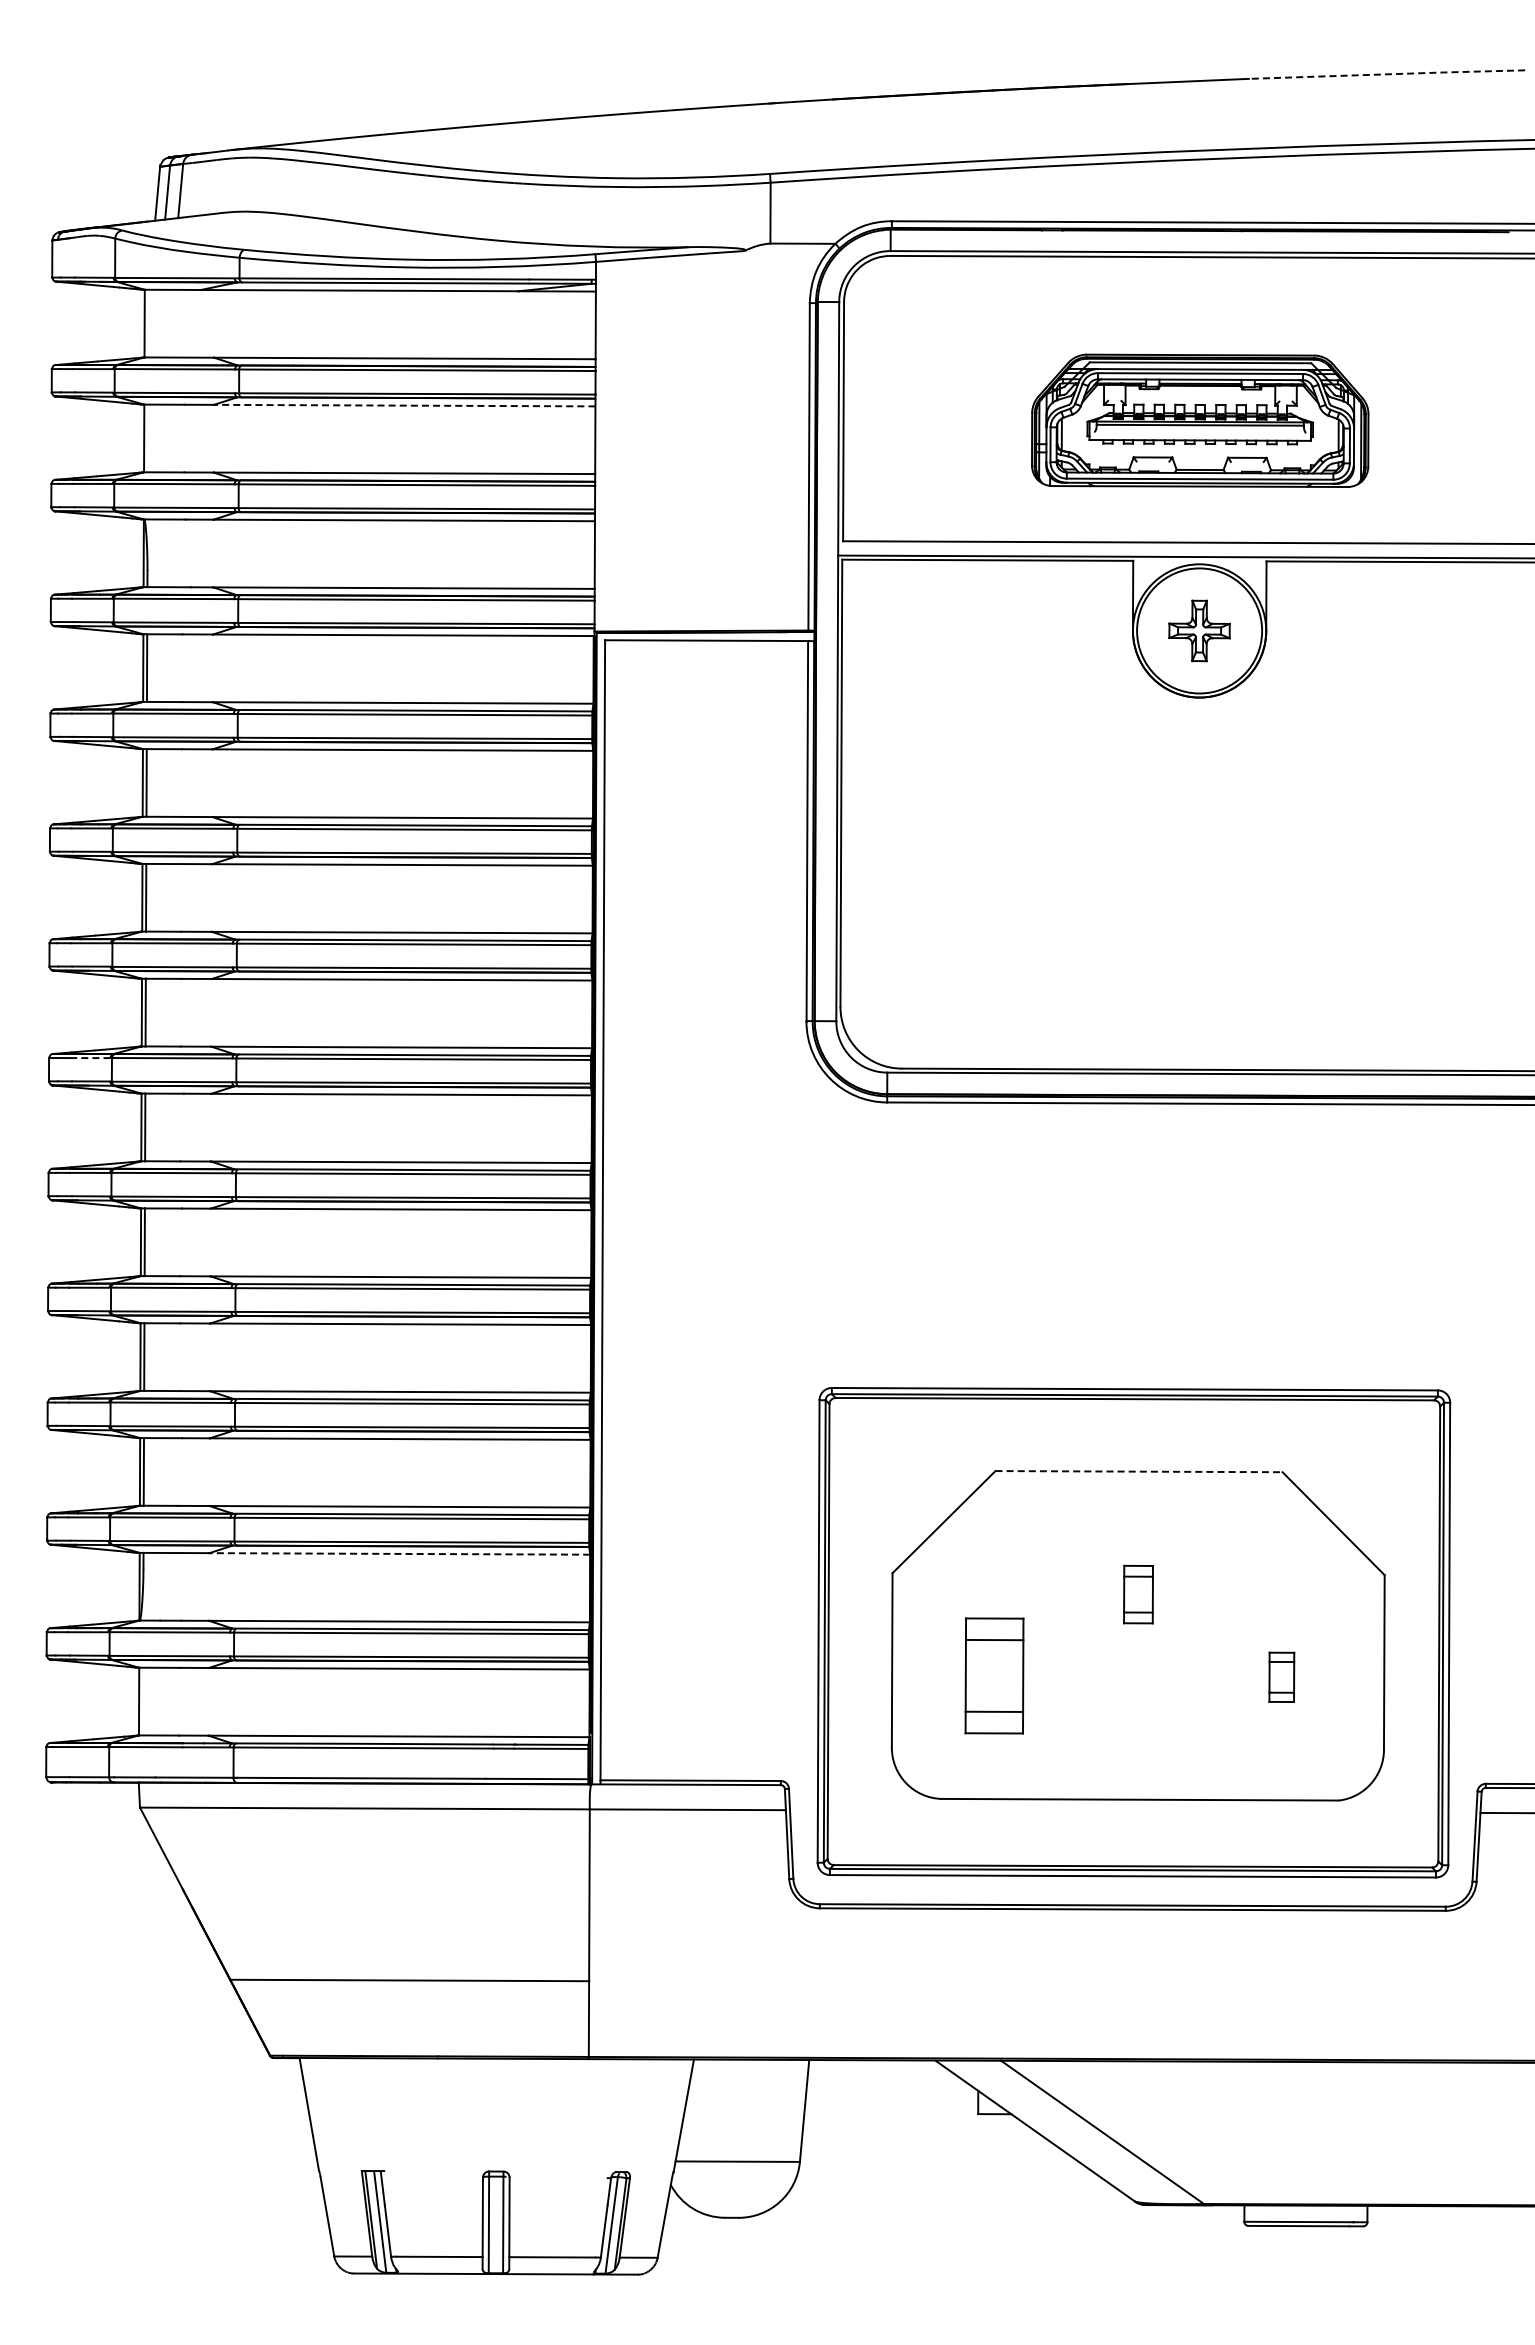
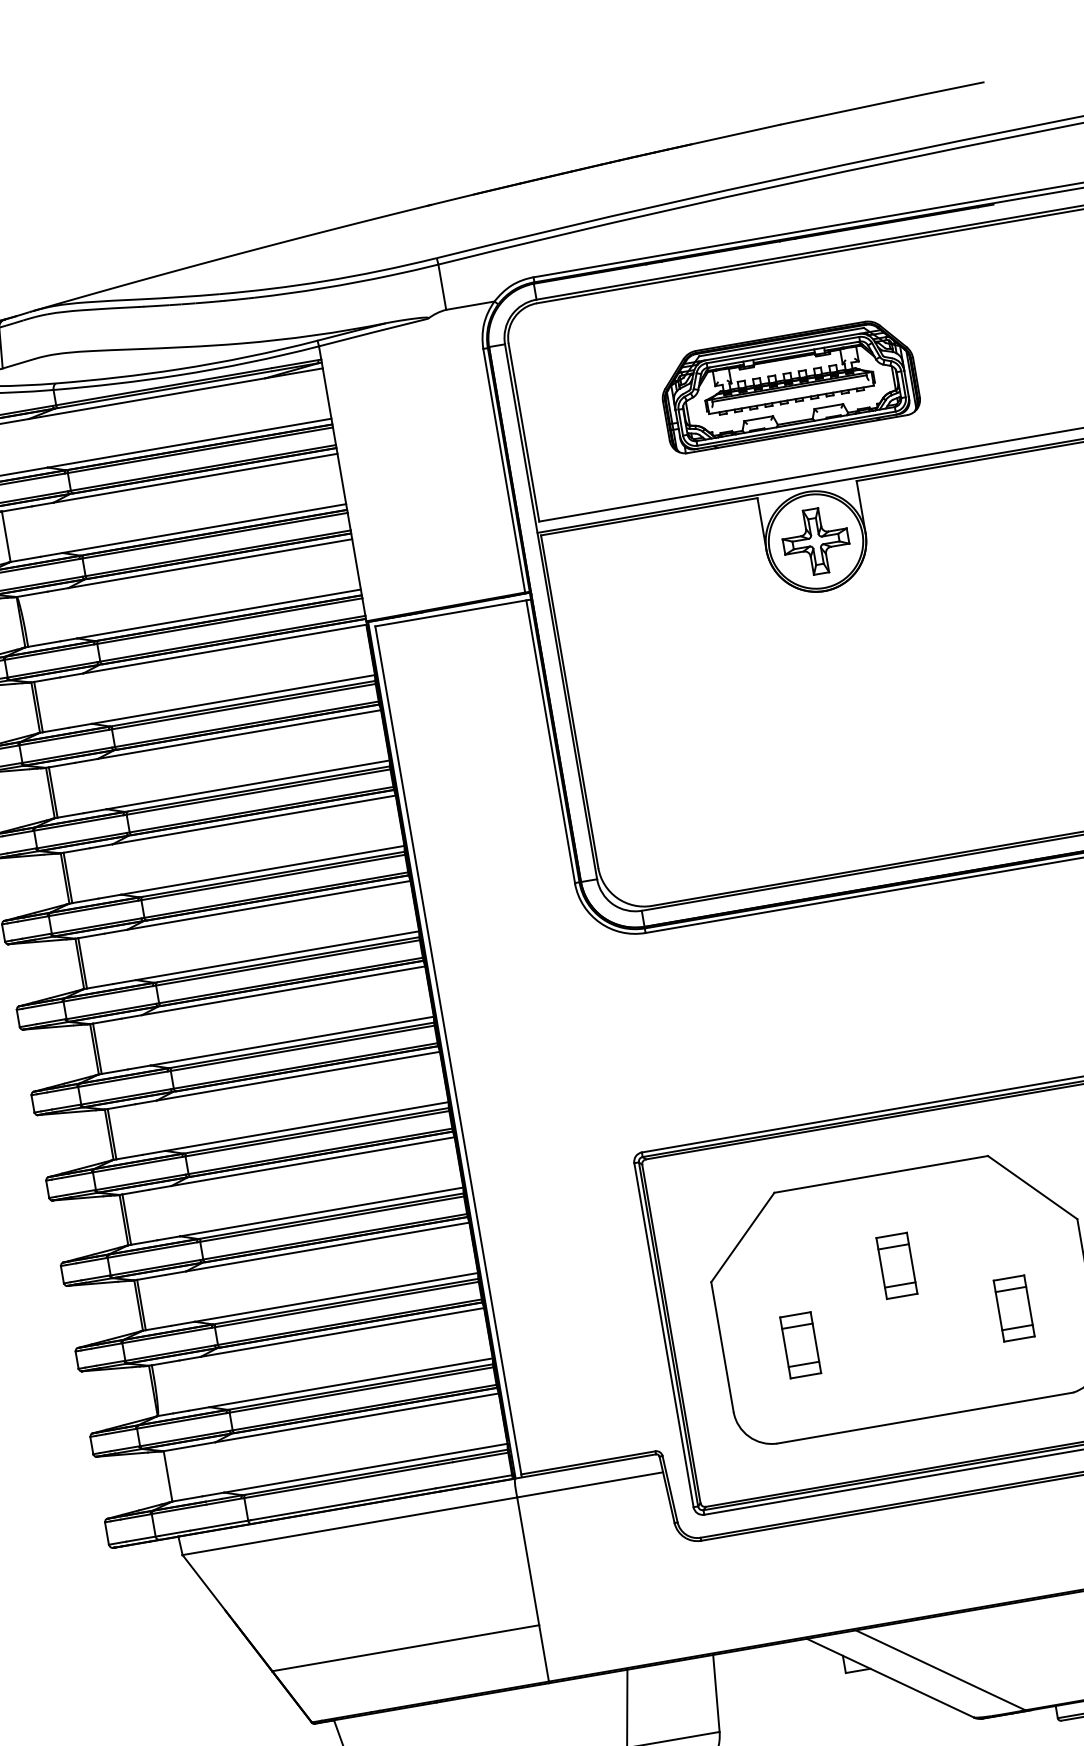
line: (1387, 74) -> (882, 103), dashed -> solid
line: (404, 405) -> (195, 478), dashed -> solid
part: (1199, 630) -> (815, 541), size x1.43
line: (90, 1058) -> (47, 1004), dashed -> solid
line: (1139, 1471) -> (881, 1174), dashed -> solid
line: (399, 1553) -> (342, 1332), dashed -> solid
part: (1138, 1594) -> (896, 1265), size x1.43
part: (994, 1676) -> (800, 1345), size x0.71
part: (1281, 1677) -> (1014, 1308), size x1.67

